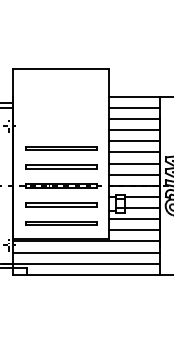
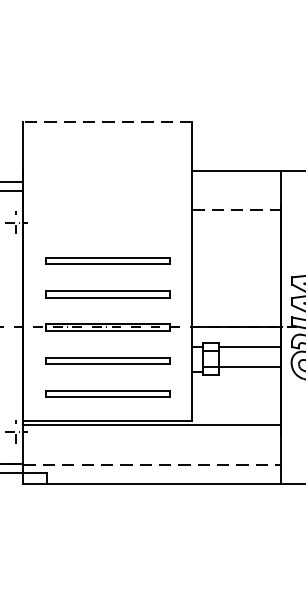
line: (61, 69) -> (108, 122), solid -> dashed
line: (134, 107) -> (236, 189), removed
line: (135, 119) -> (238, 210), solid -> dashed
line: (134, 130) -> (236, 229), removed
line: (134, 141) -> (236, 249), removed
line: (134, 152) -> (236, 268), removed
line: (134, 163) -> (236, 288), removed
line: (134, 174) -> (236, 307), removed
line: (134, 219) -> (236, 386), removed
line: (134, 230) -> (236, 406), removed
line: (86, 252) -> (152, 444), removed
line: (87, 263) -> (153, 464), solid -> dashed

